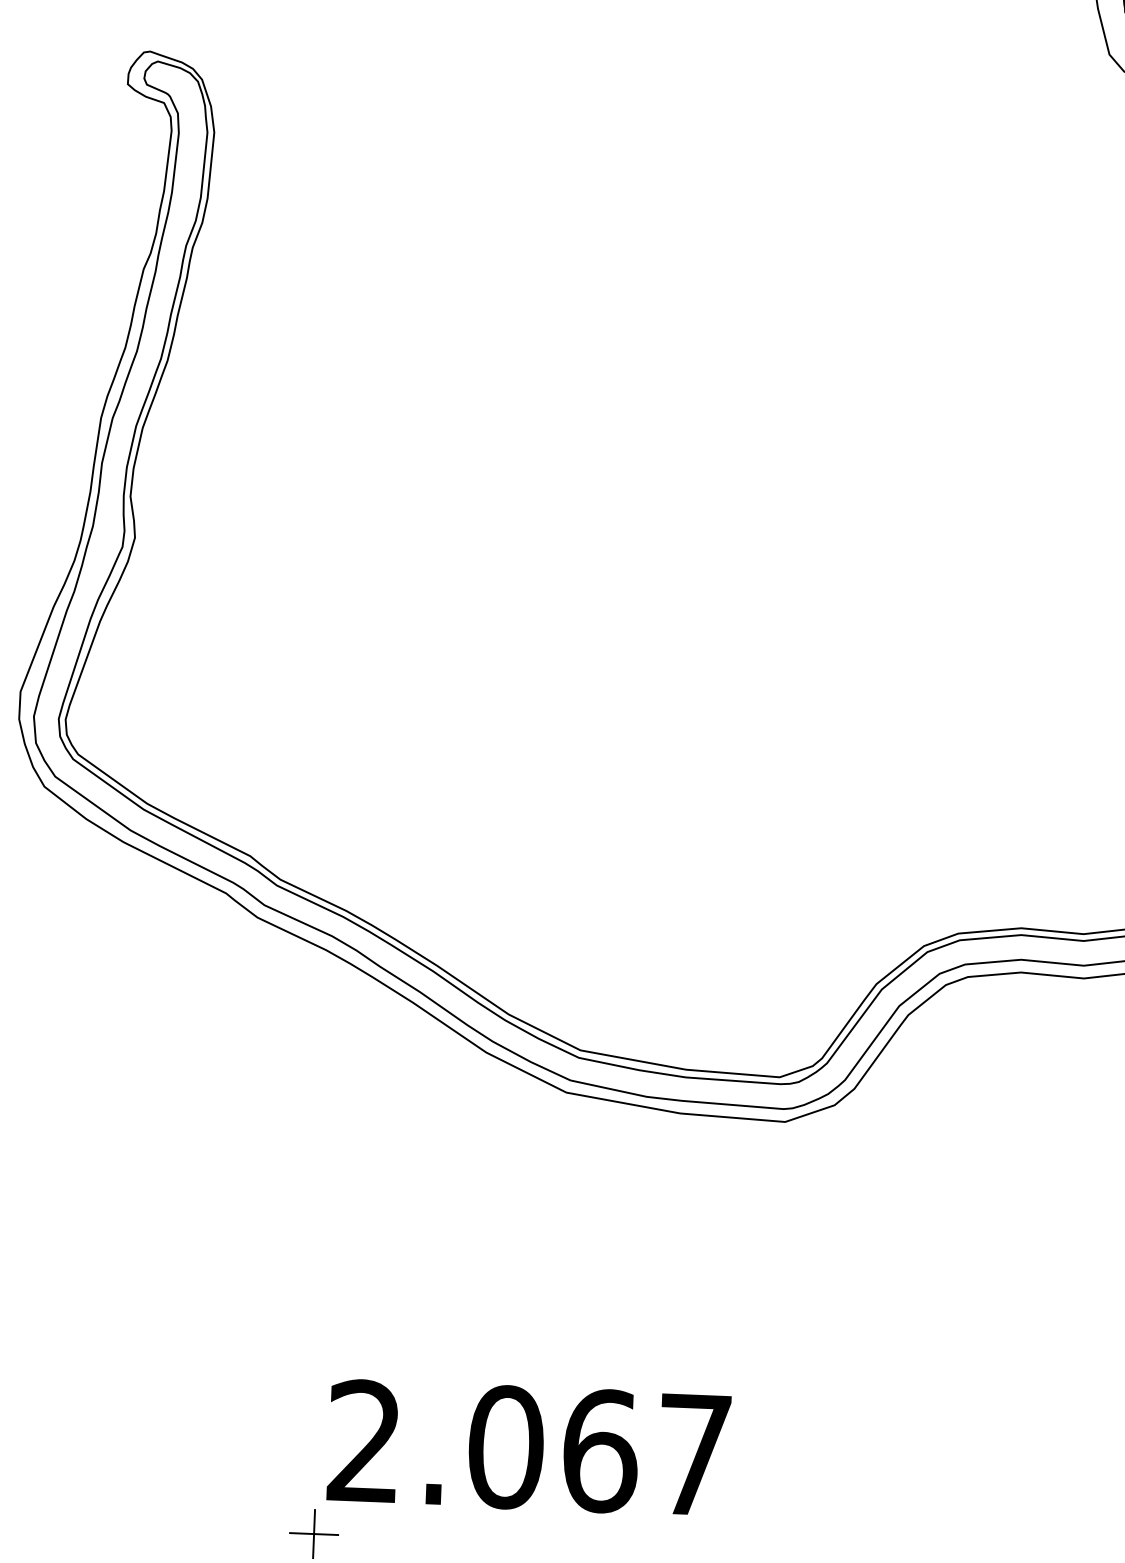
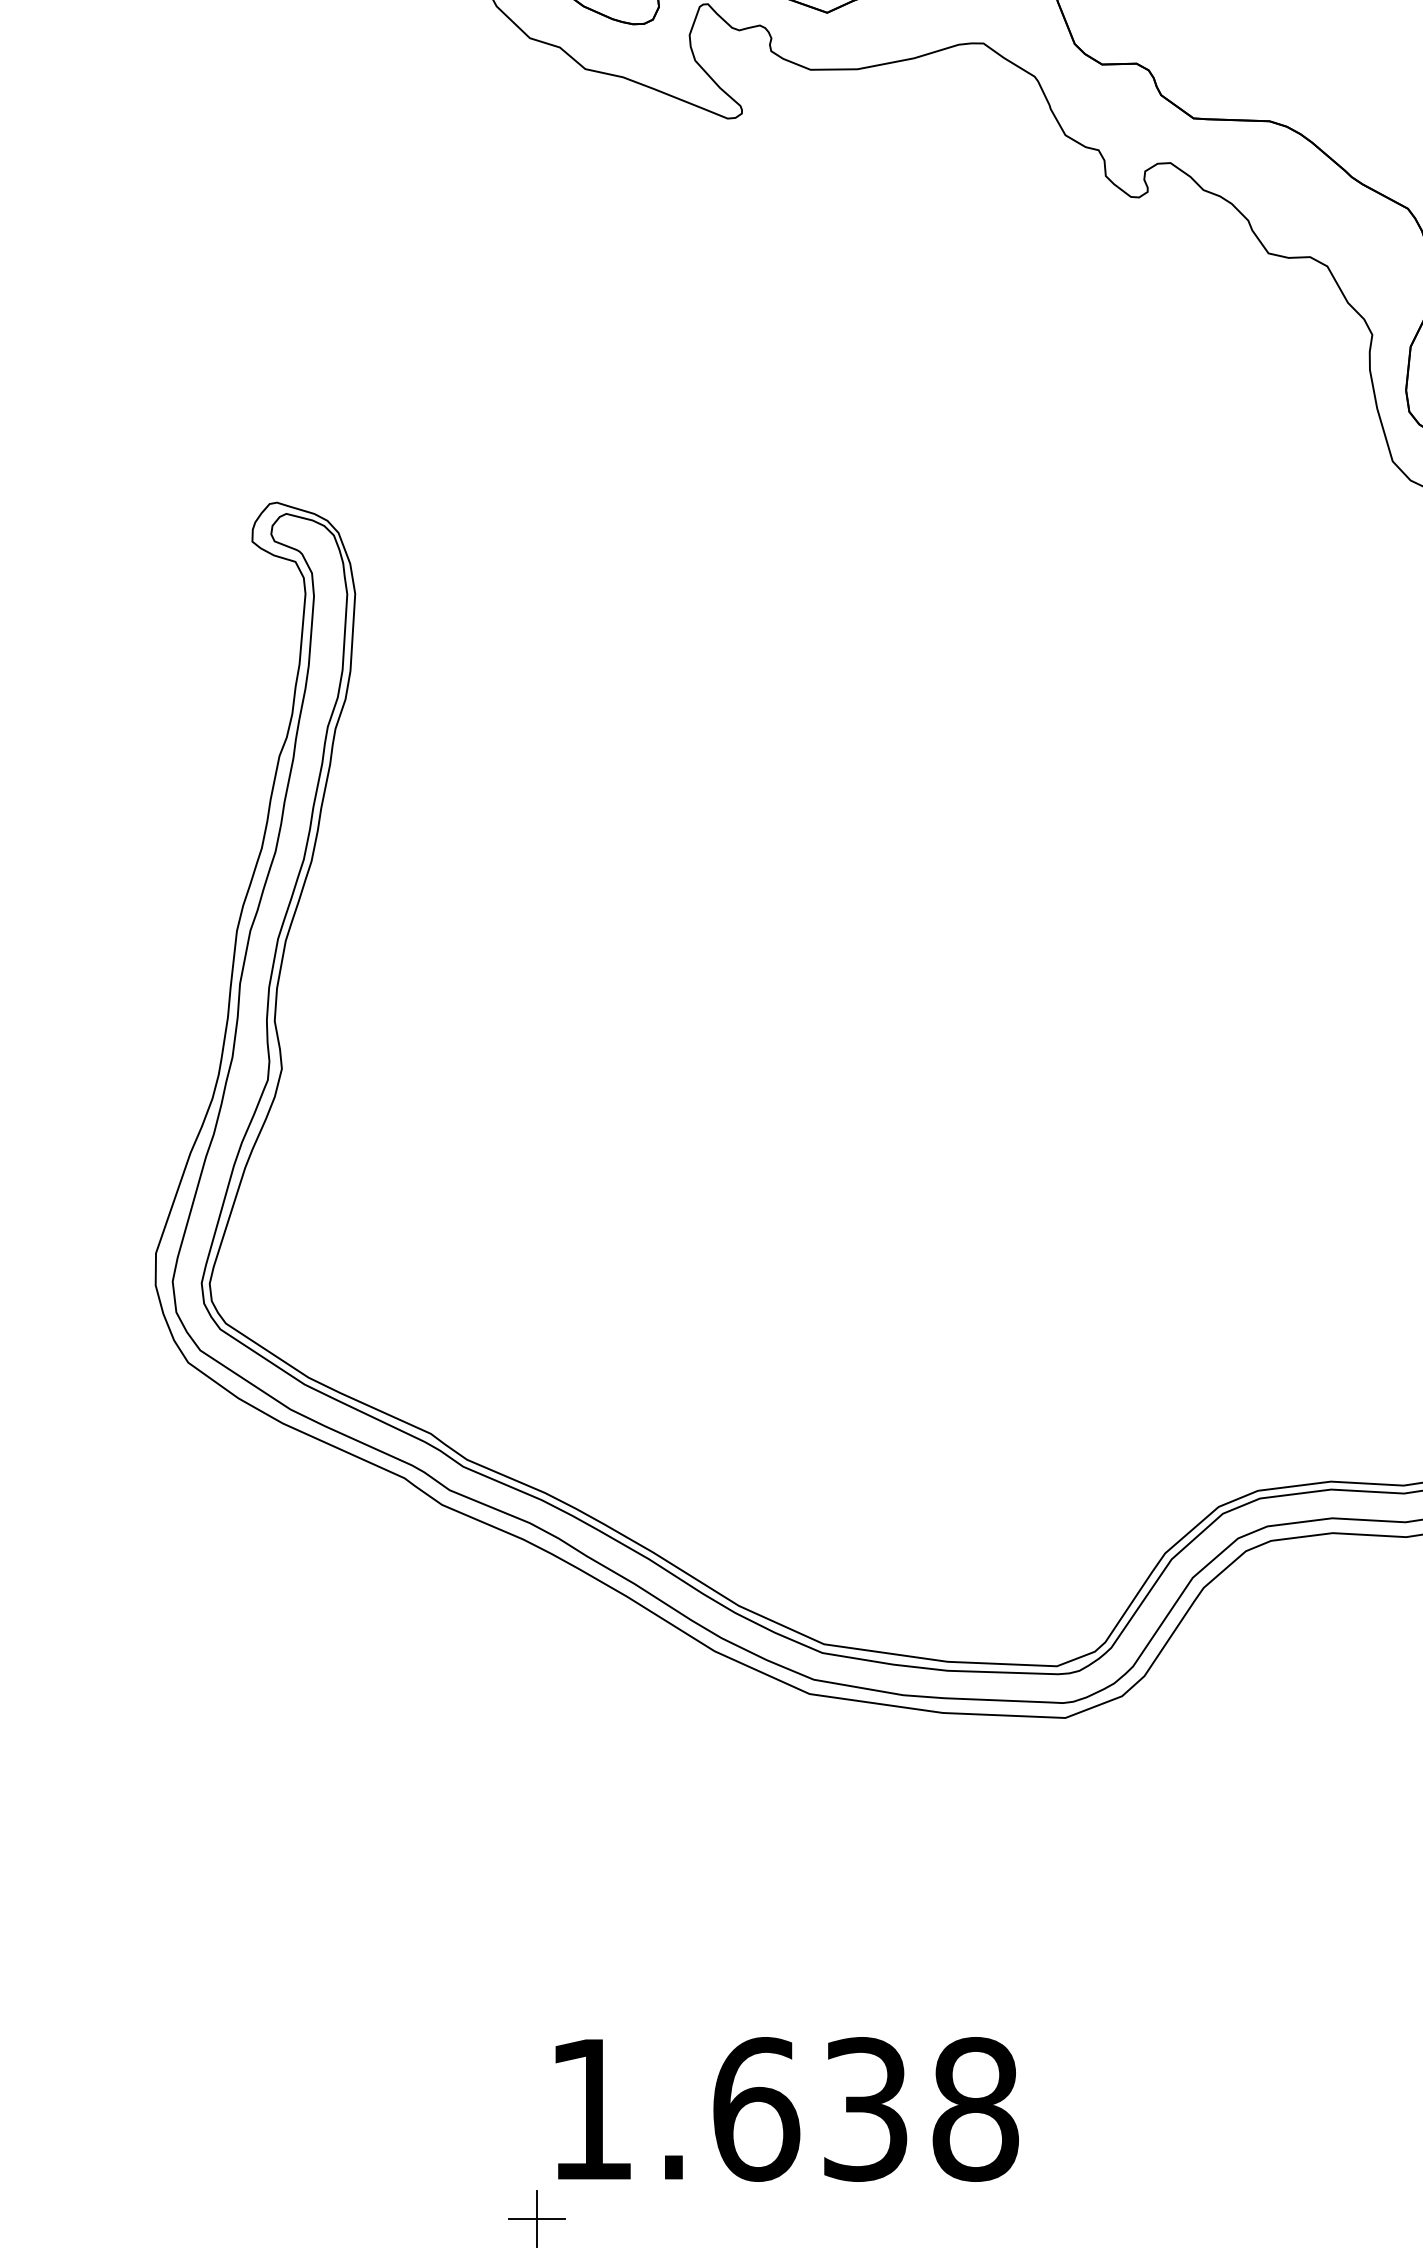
text: (529, 1448) -> (783, 2109), 2.067 -> 1.638

